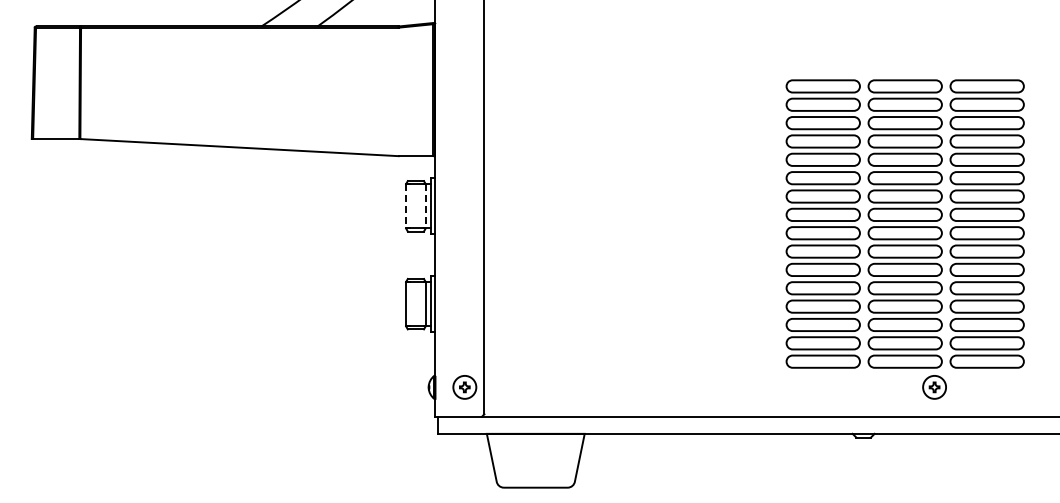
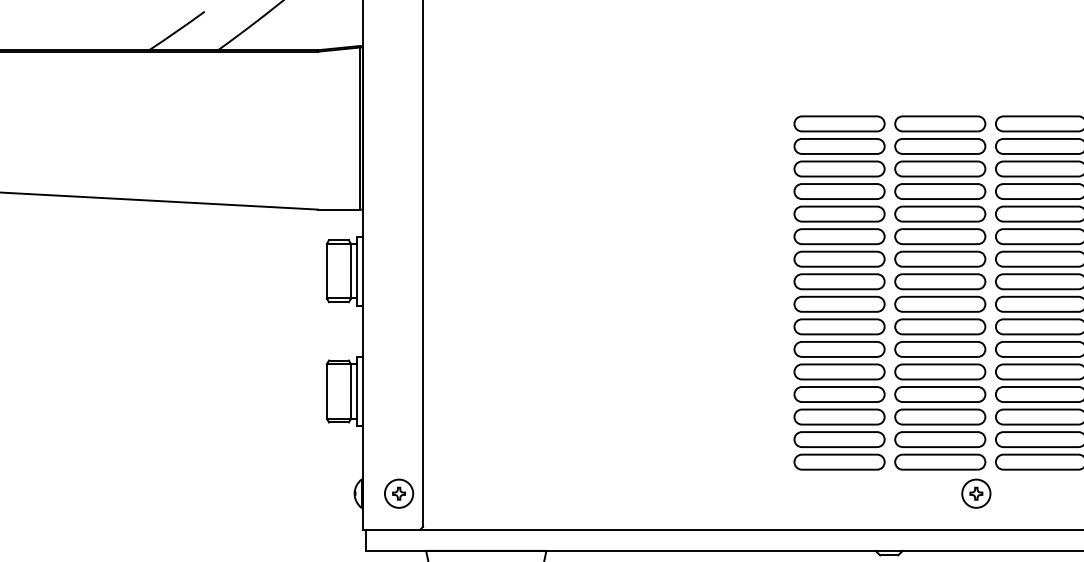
line: (406, 206) -> (327, 271), dashed -> solid
line: (425, 206) -> (350, 271), dashed -> solid

